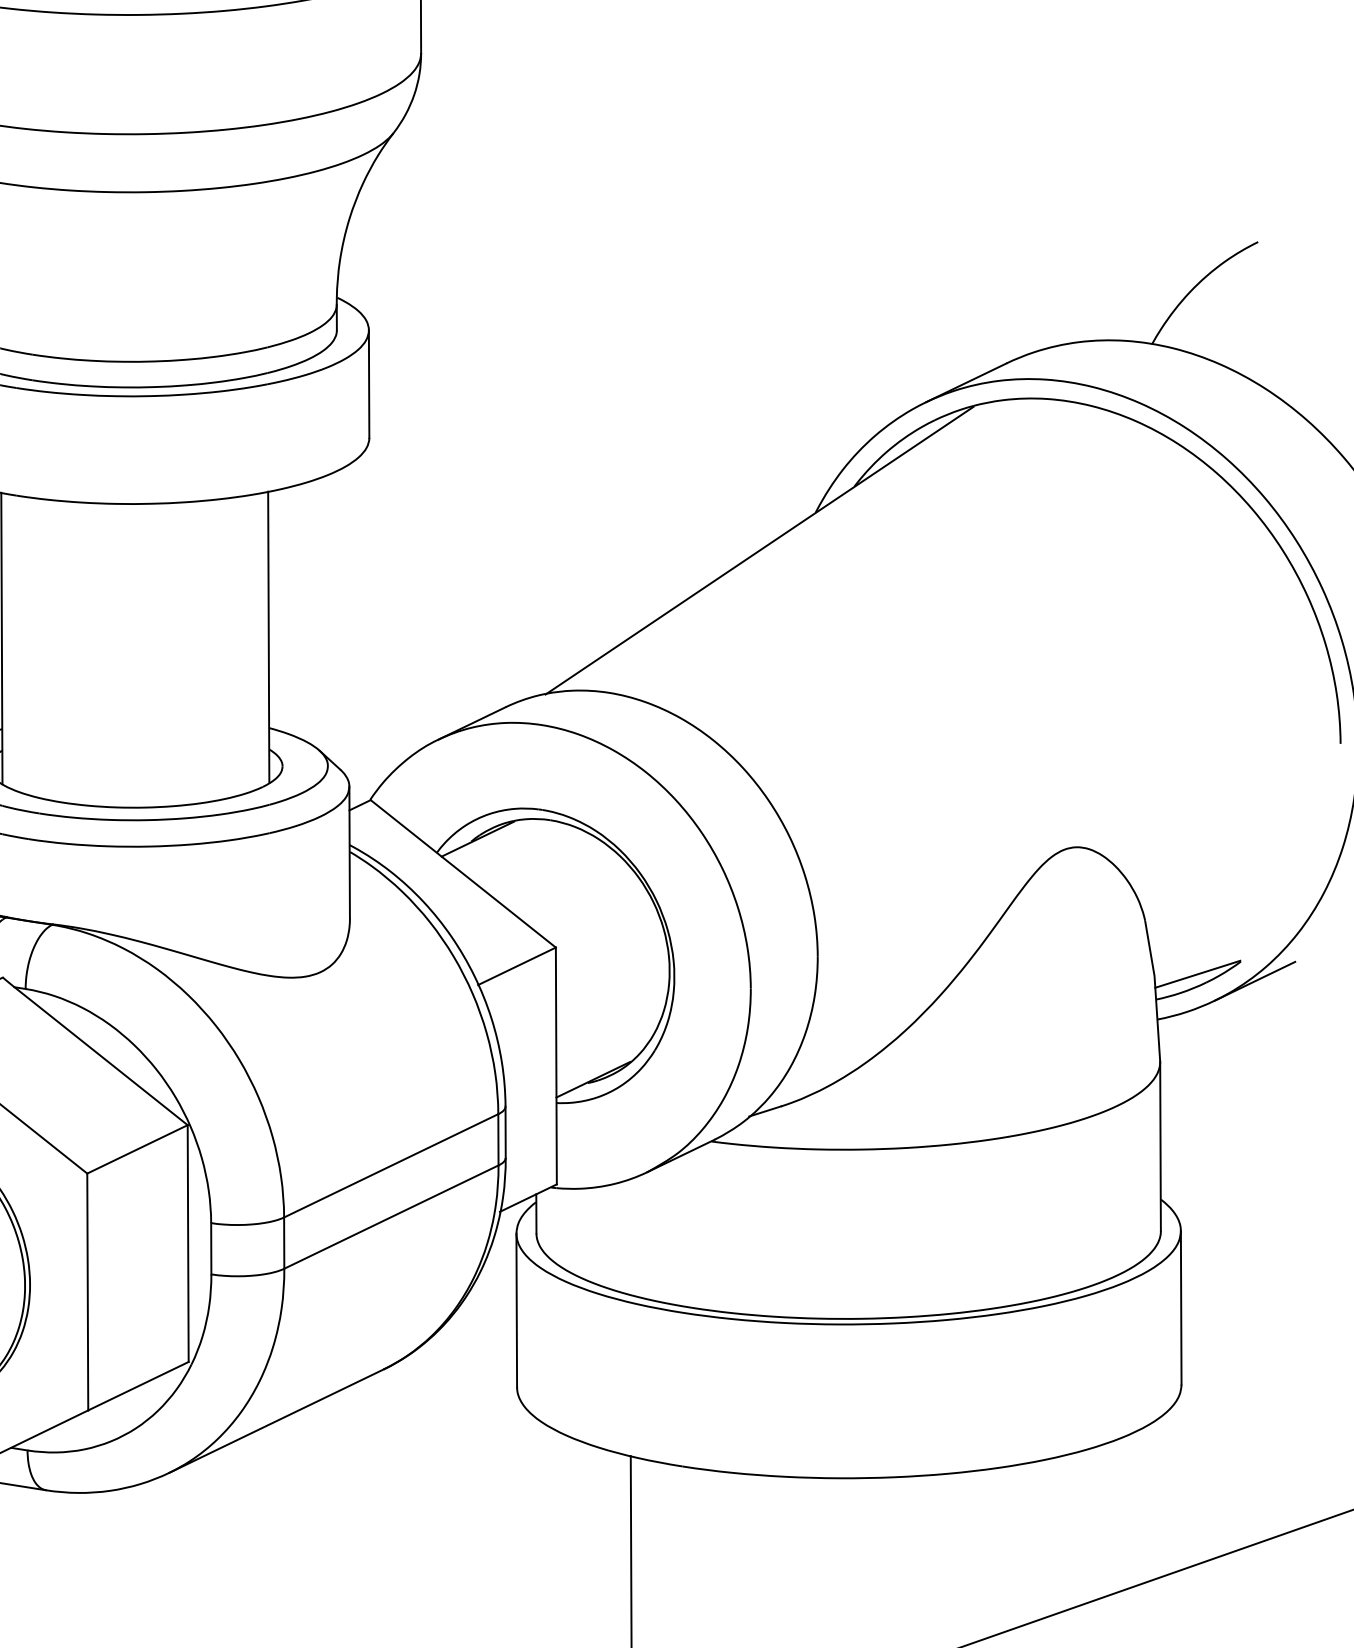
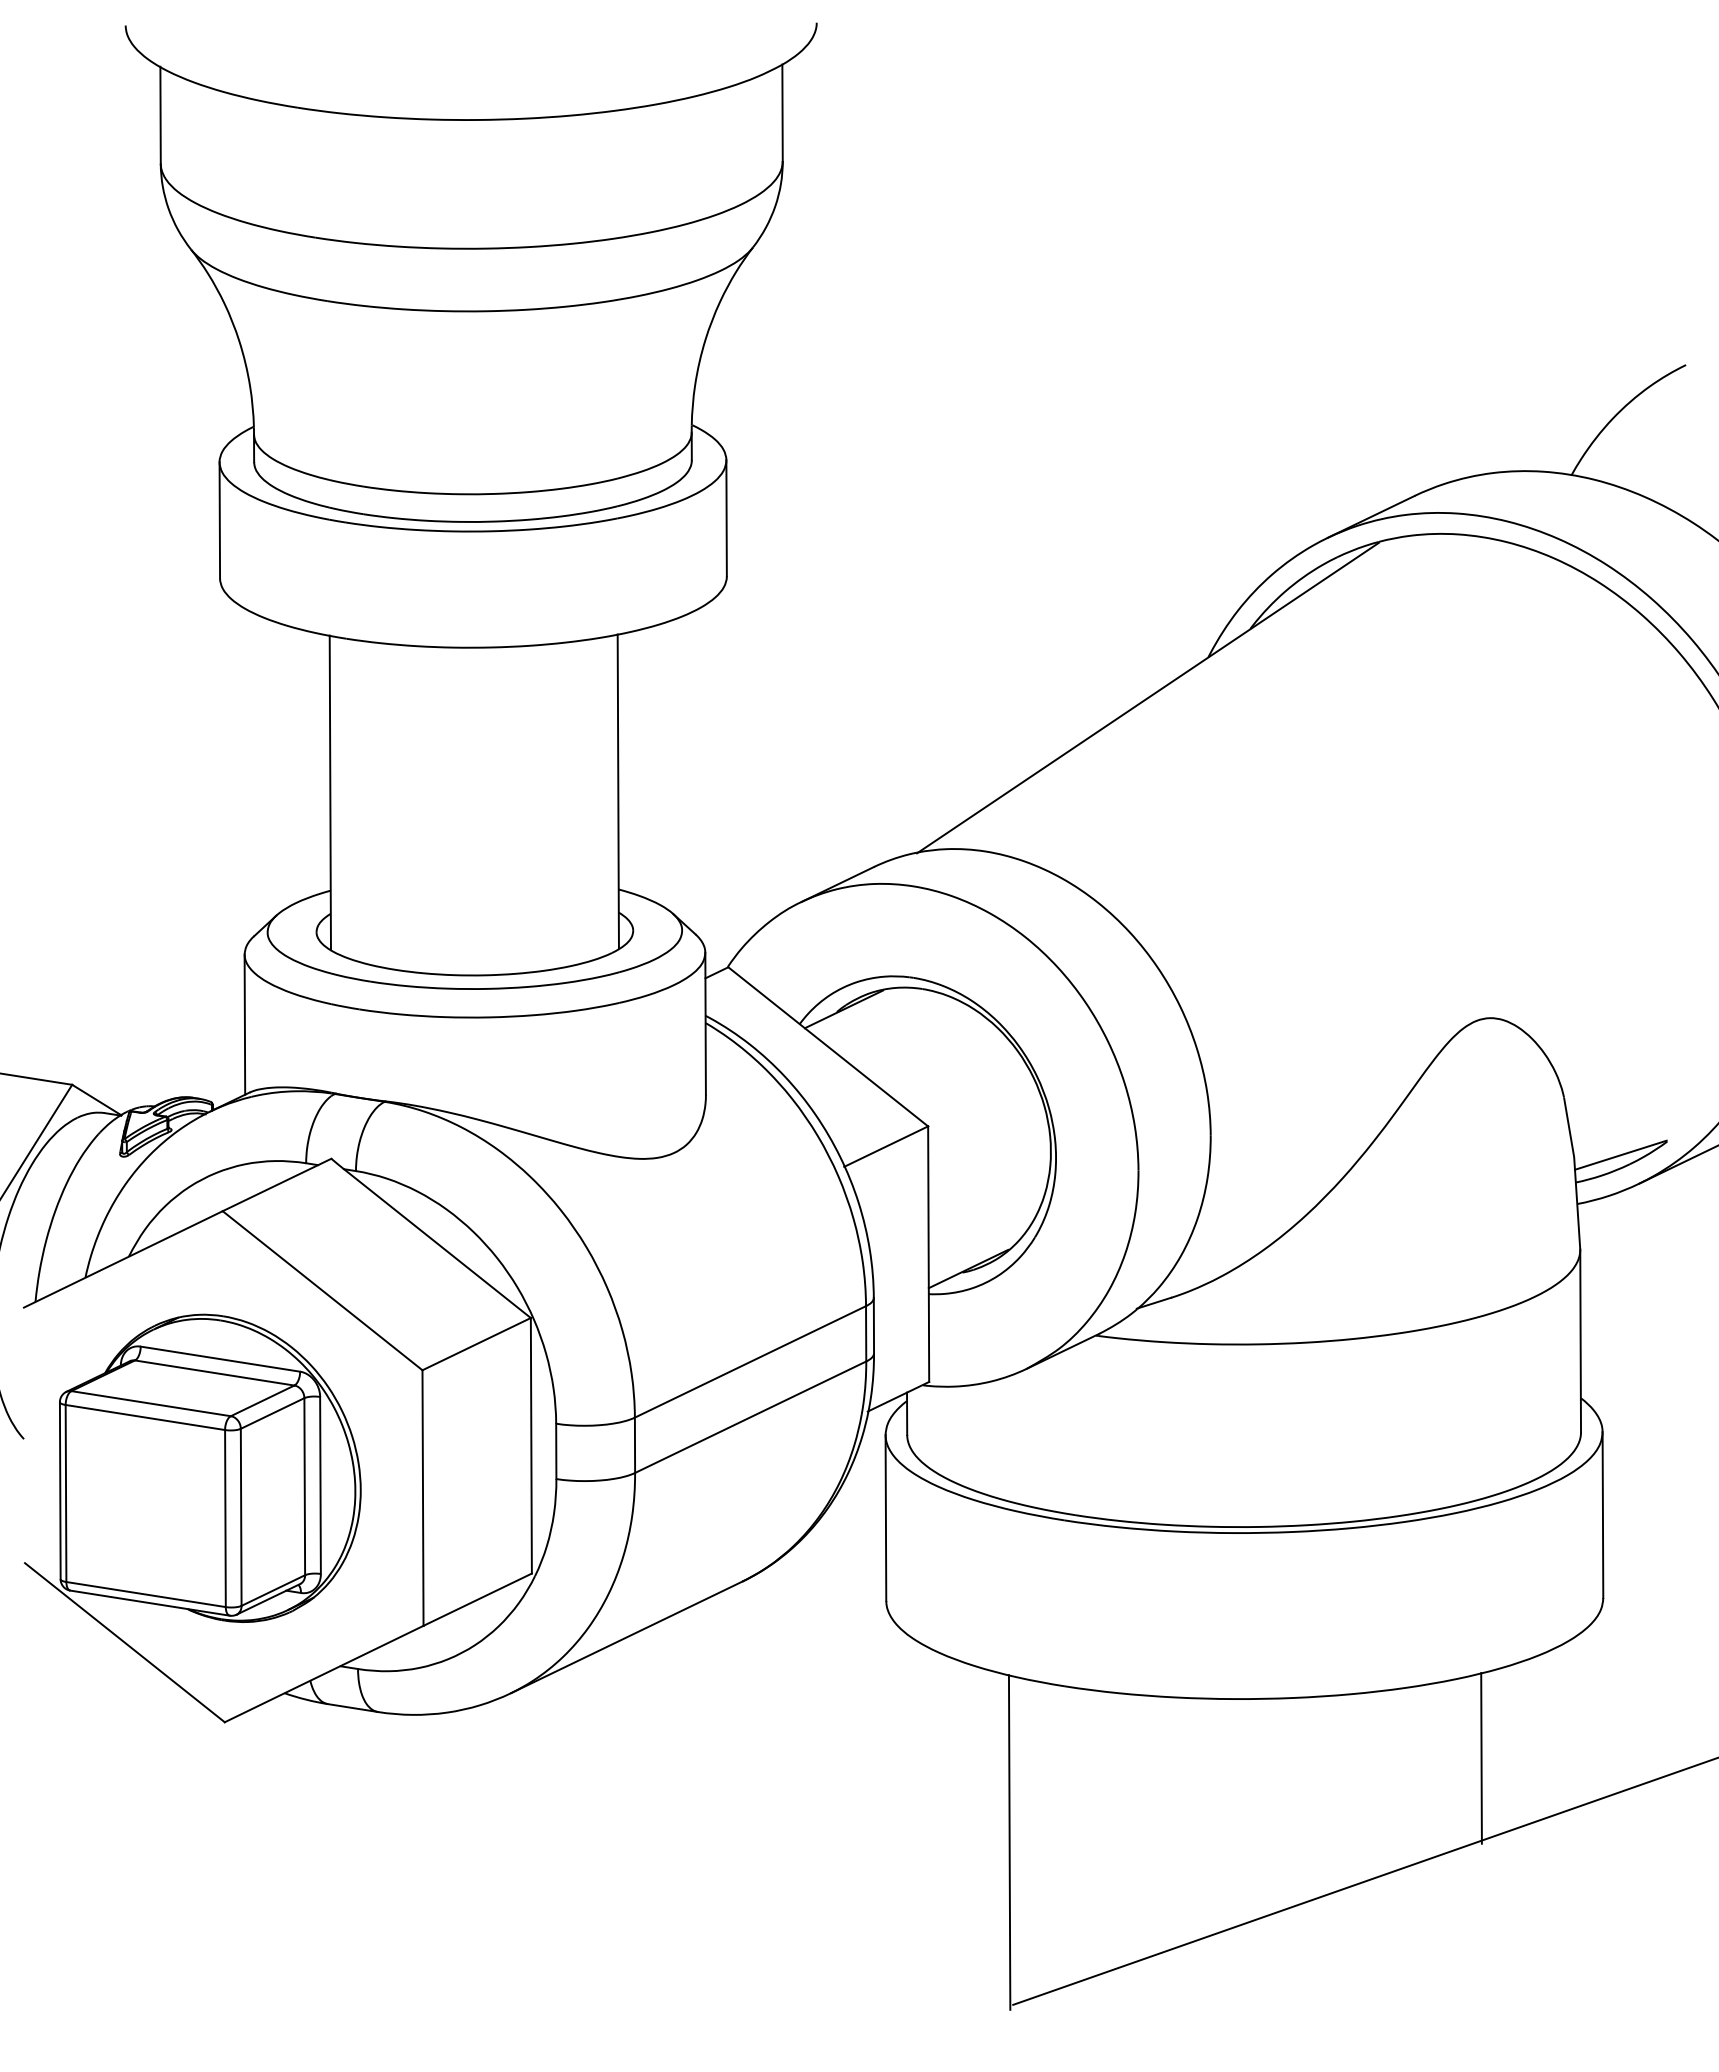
line: (1068, 1533) -> (1481, 1758), added

